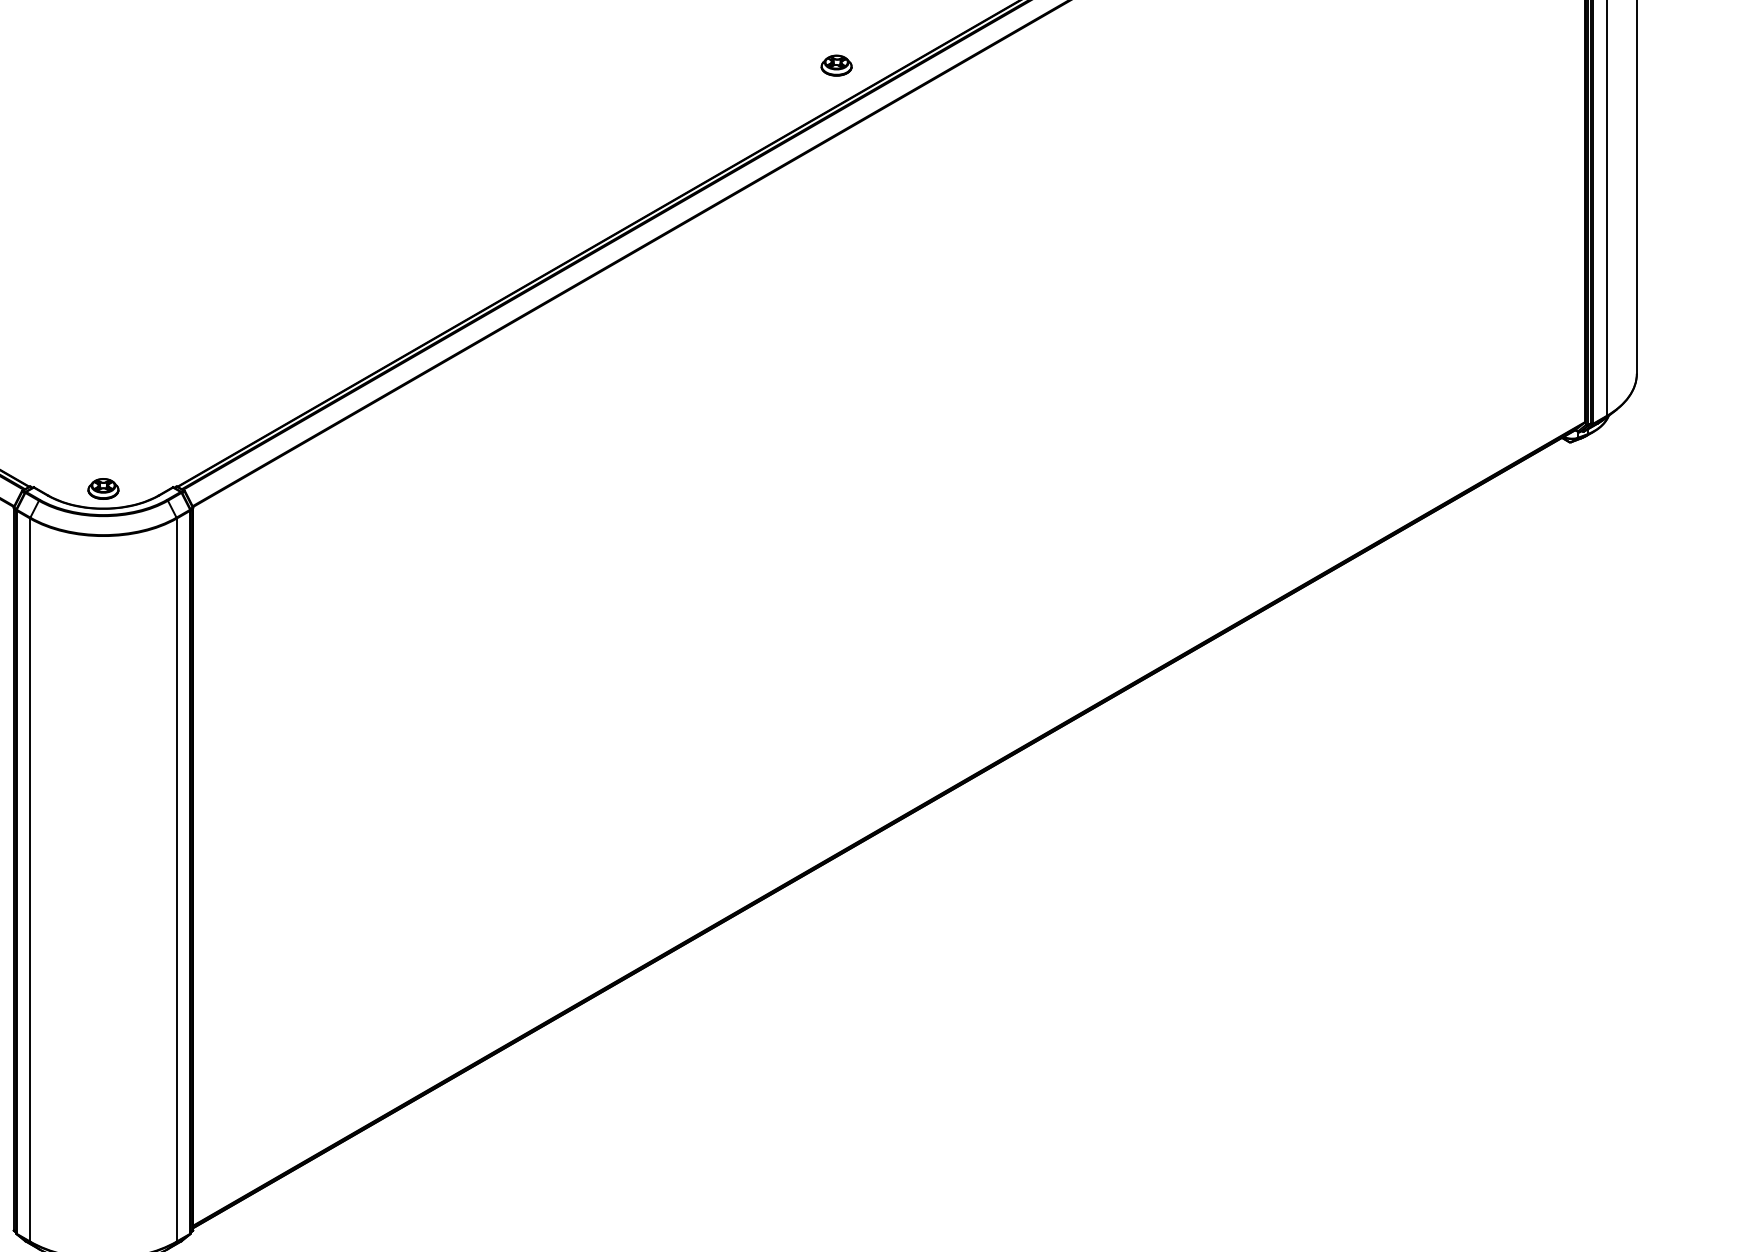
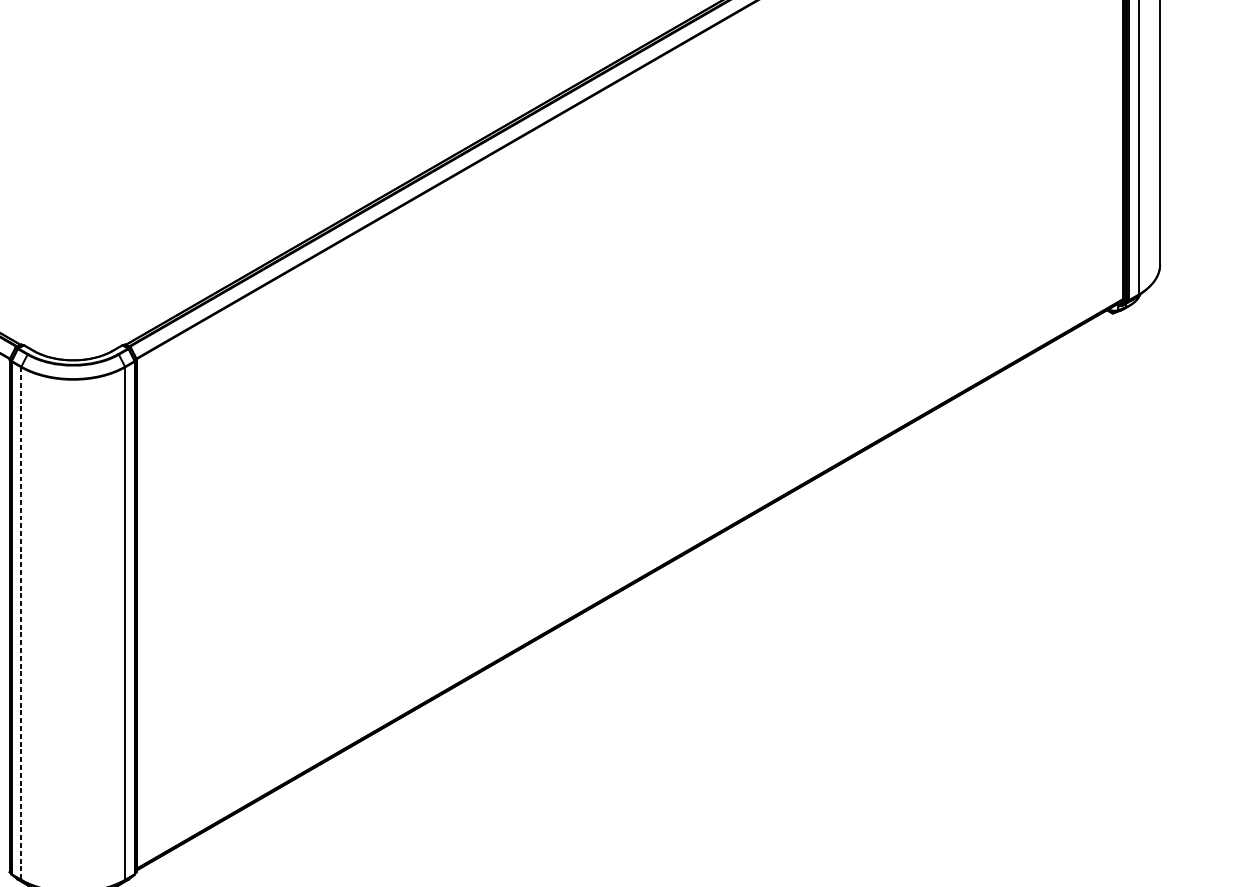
part: (836, 65) -> (592, 46), removed
part: (103, 488) -> (73, 346), removed
line: (30, 880) -> (21, 623), solid -> dashed

